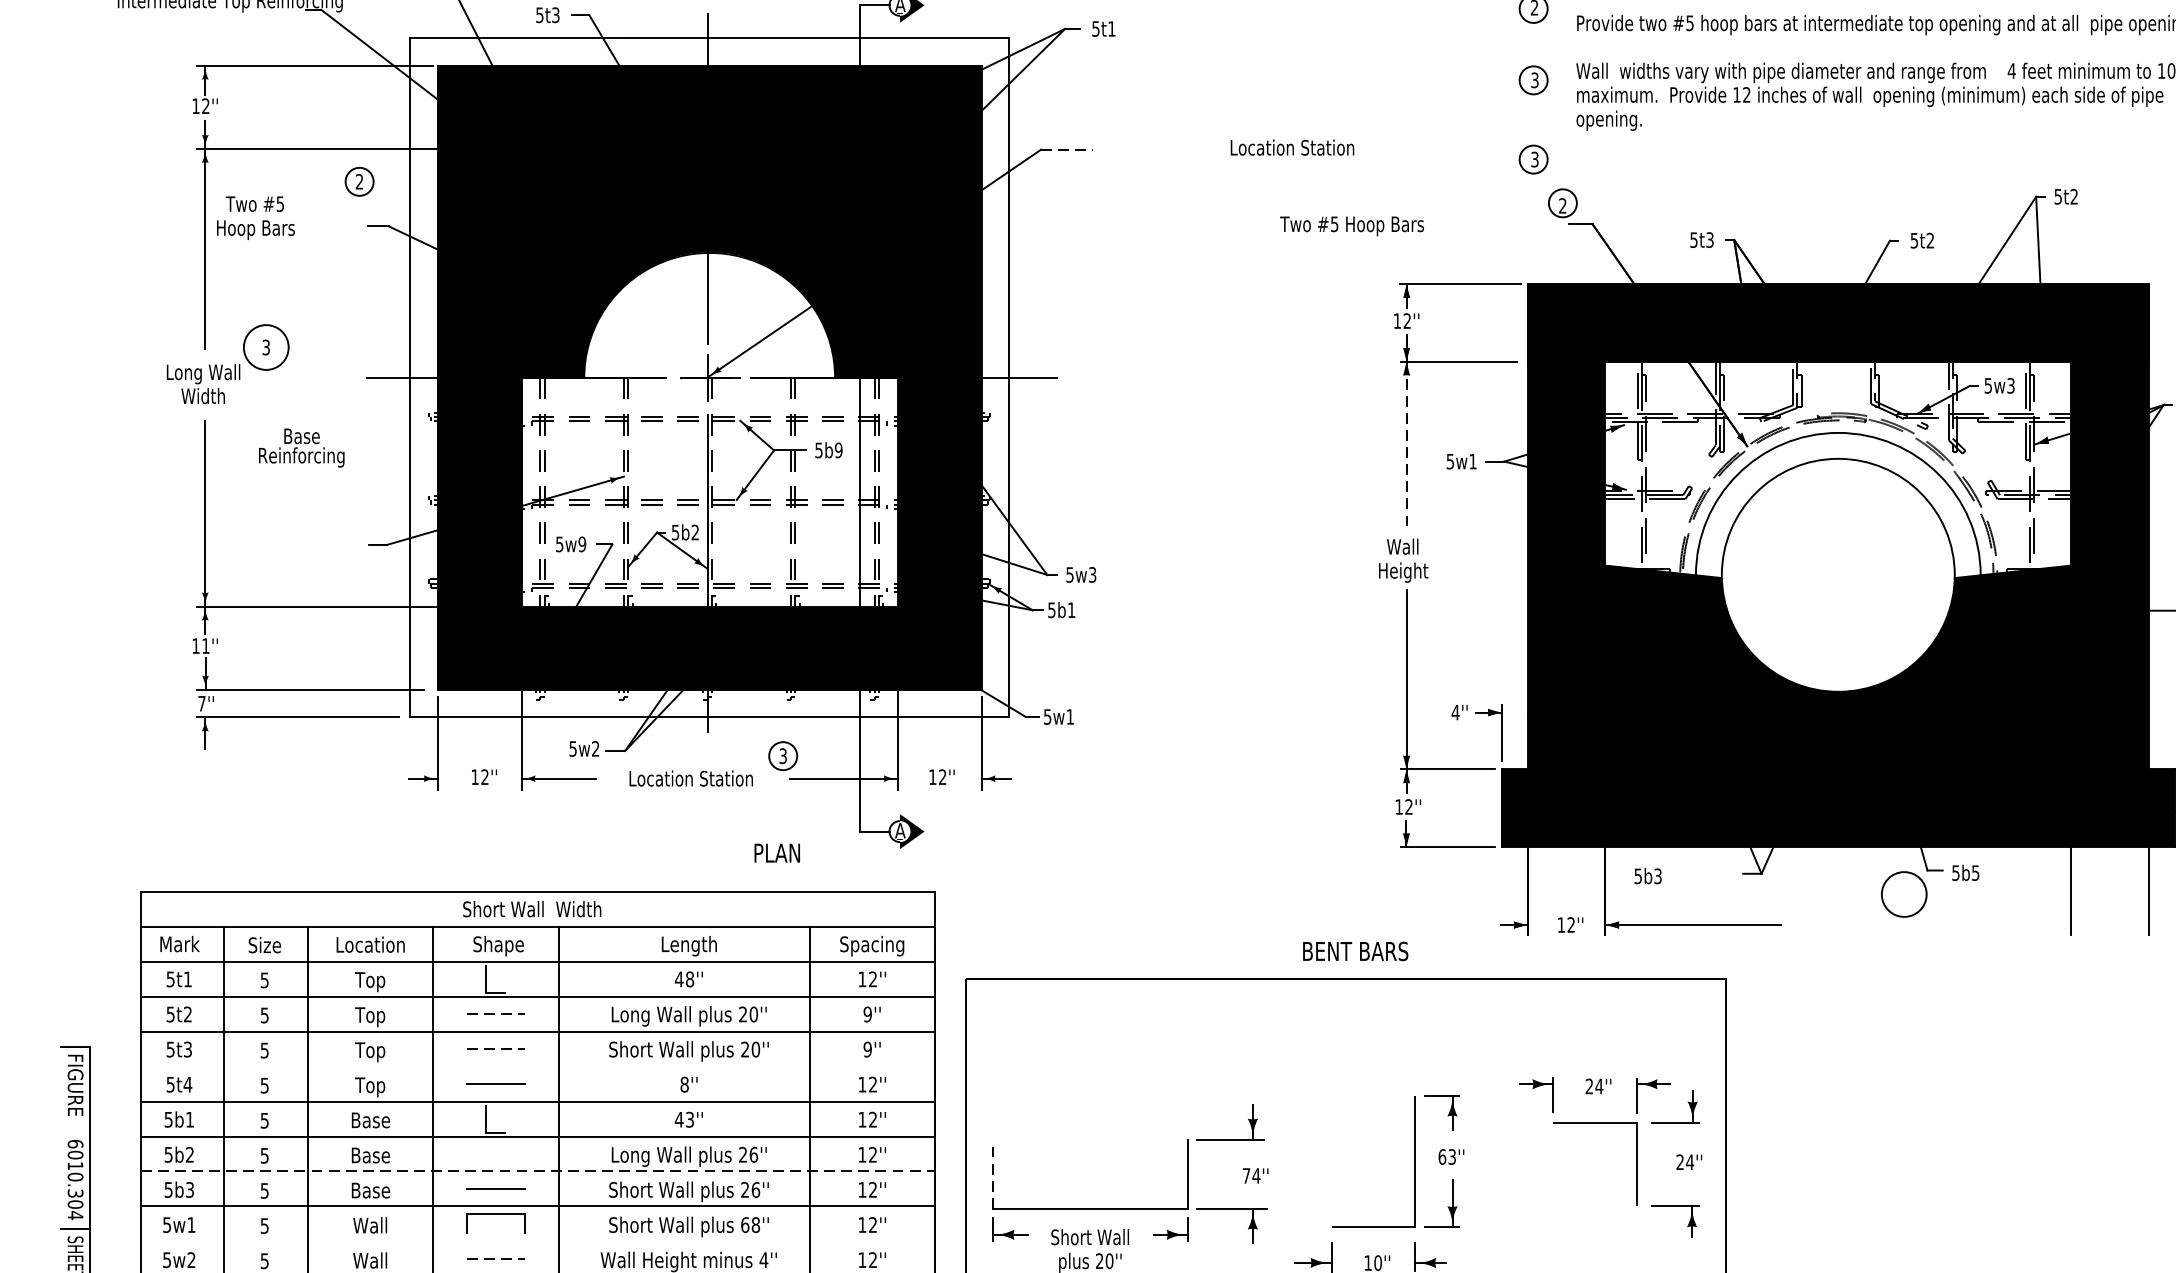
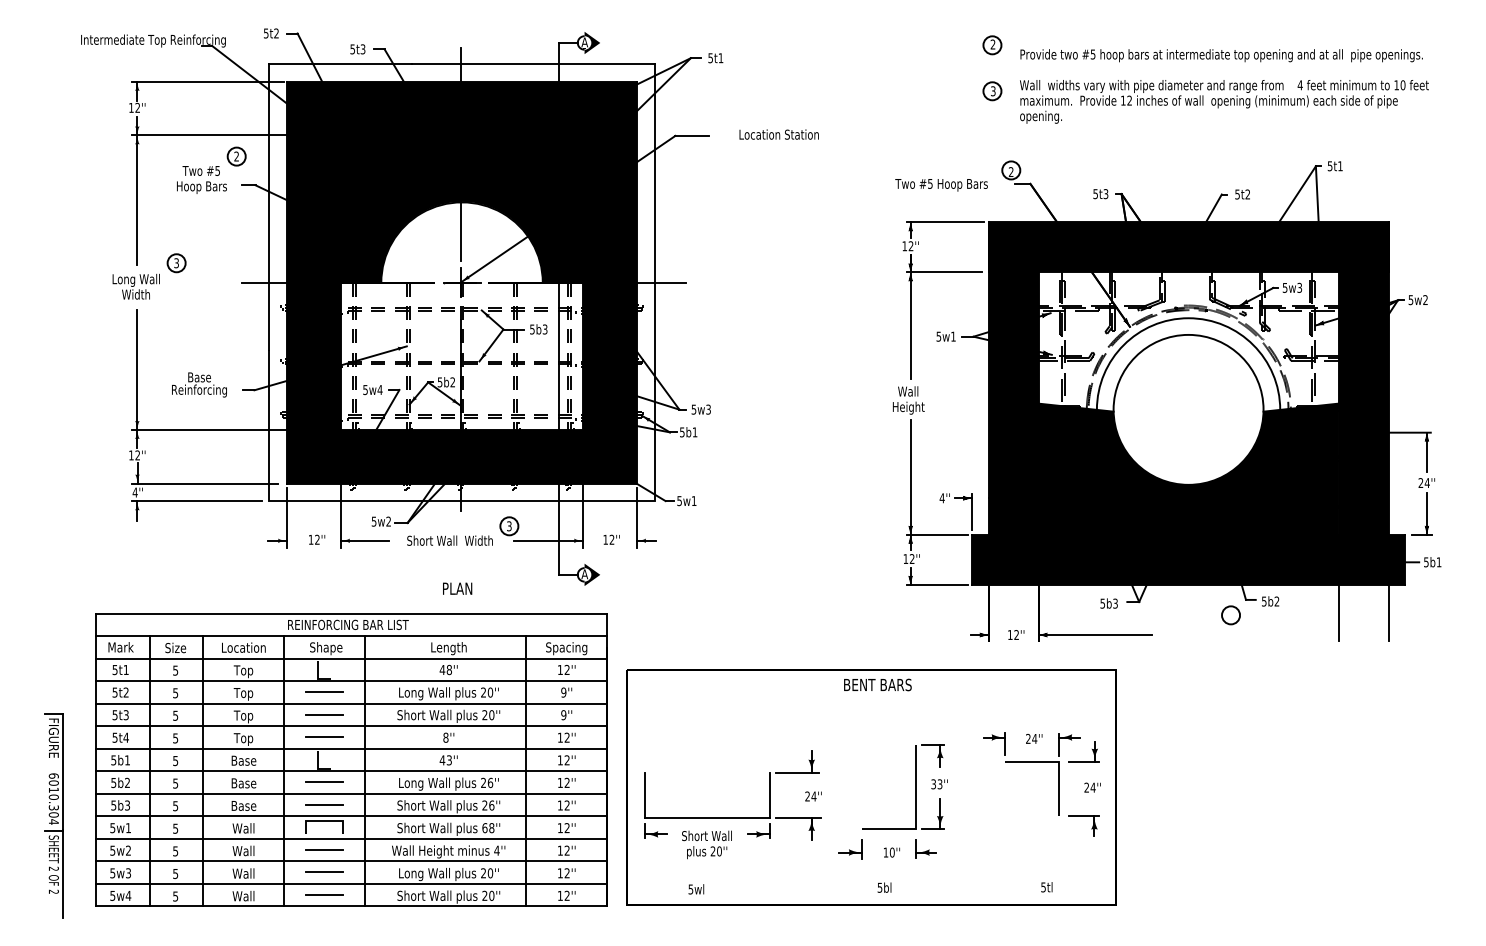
text: (1291, 147) -> (778, 134), moved
line: (1067, 149) -> (692, 135), dashed -> solid
part: (1533, 159) -> (992, 142), removed
text: (2074, 197) -> (1340, 166), 5t2 -> 5t1
text: (255, 217) -> (201, 179), moved
text: (1351, 226) -> (941, 185), moved
circle: (266, 347) -> (176, 263), size x0.62
line: (1406, 445) -> (910, 326), dashed -> solid
text: (301, 447) -> (199, 384), moved
text: (837, 450) -> (544, 329), 5b9 -> 5b3
text: (581, 545) -> (379, 390), 5w9 -> 5w4
text: (205, 646) -> (137, 455), 11'' -> 12''
text: (200, 703) -> (134, 492), 7'' -> 4''
text: (690, 778) -> (449, 540), Location Station -> Short Wall  Width
text: (777, 852) -> (457, 588), moved
text: (1974, 872) -> (1276, 601), 5b5 -> 5b2
text: (1647, 876) -> (1108, 603), moved
circle: (1905, 894) -> (1231, 615), size x0.62
text: (533, 908) -> (348, 624), Short Wall  Width -> REINFORCING BAR LIST
text: (1355, 950) -> (877, 684), moved
line: (495, 1014) -> (324, 692), dashed -> solid
line: (495, 1048) -> (324, 714), dashed -> solid
line: (537, 1067) -> (351, 726), added
line: (495, 1154) -> (324, 782), added
text: (1442, 1157) -> (933, 784), 63'' -> 33''
line: (537, 1171) -> (351, 793), dashed -> solid
line: (993, 1172) -> (644, 794), dashed -> solid
text: (1246, 1175) -> (807, 796), 74'' -> 24''
line: (537, 1241) -> (351, 838), added
line: (495, 1258) -> (324, 849), dashed -> solid

